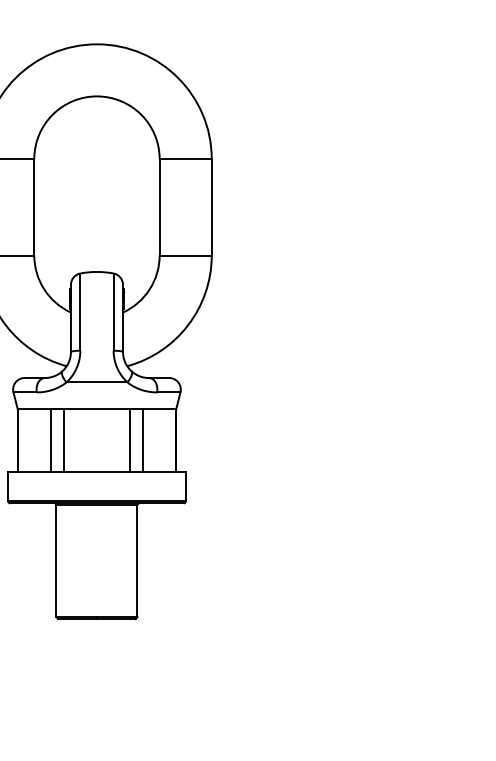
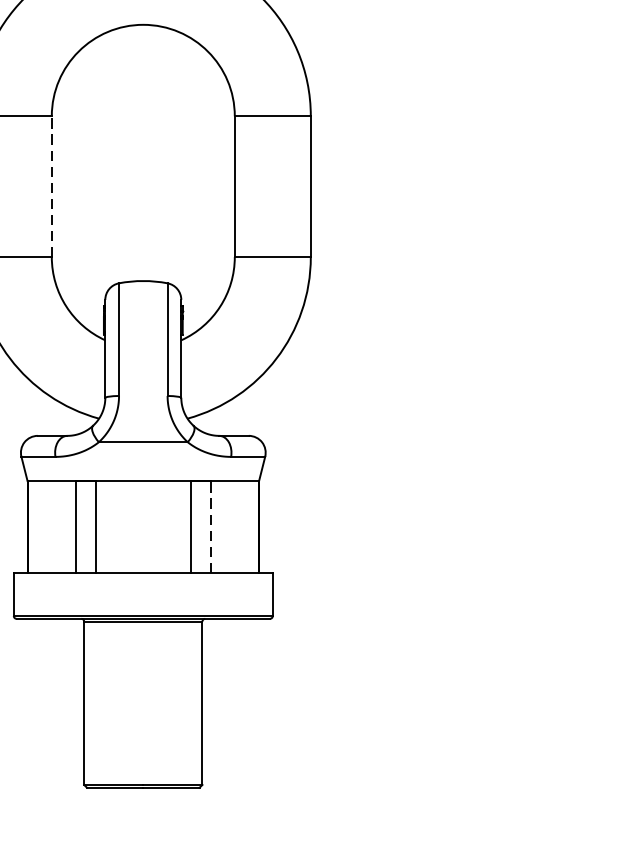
line: (34, 206) -> (52, 185), solid -> dashed
line: (143, 440) -> (211, 527), solid -> dashed

